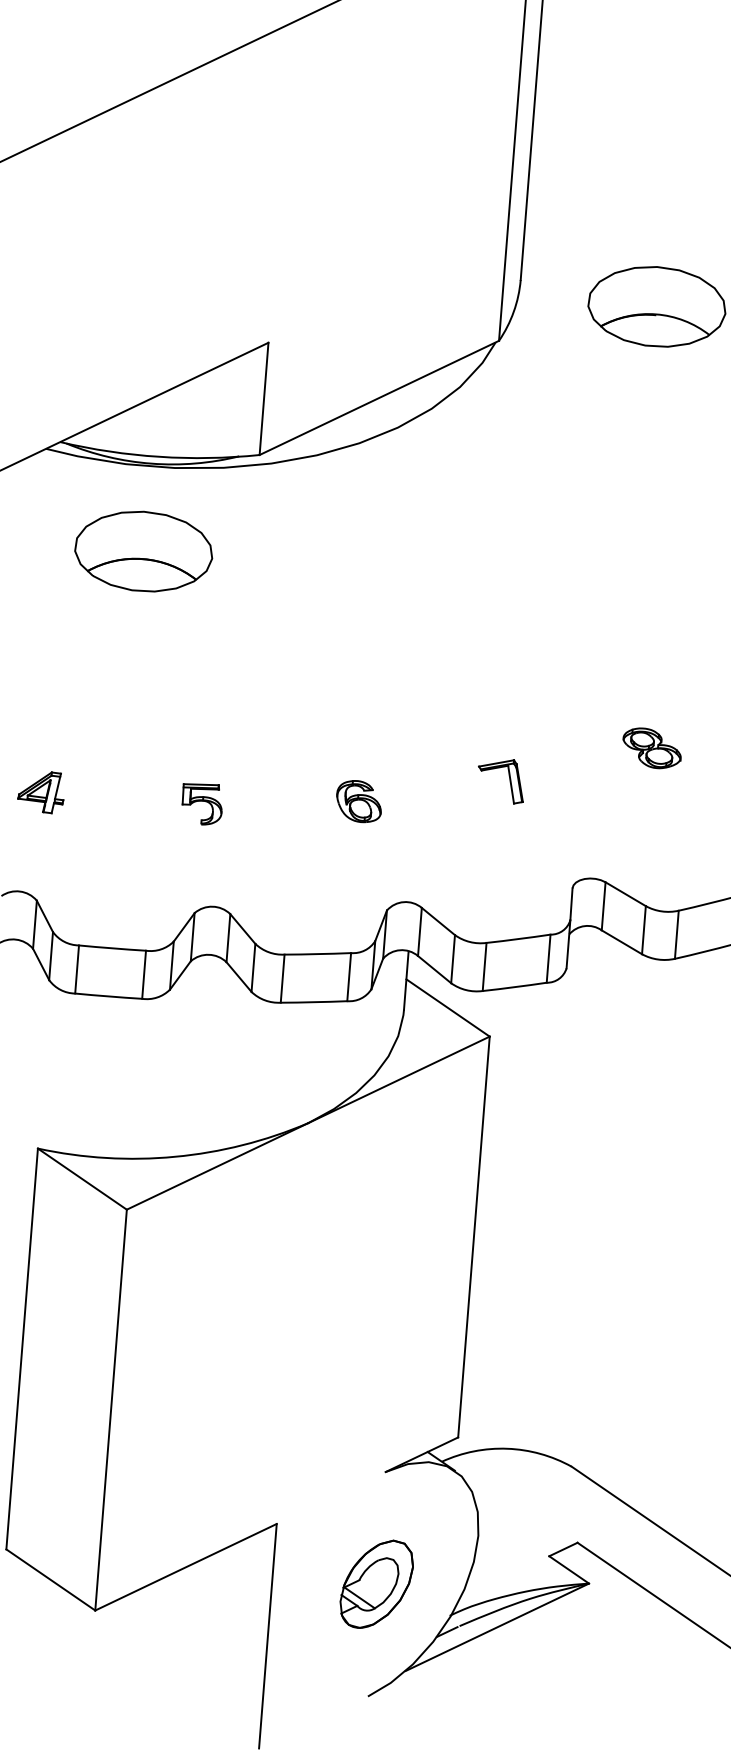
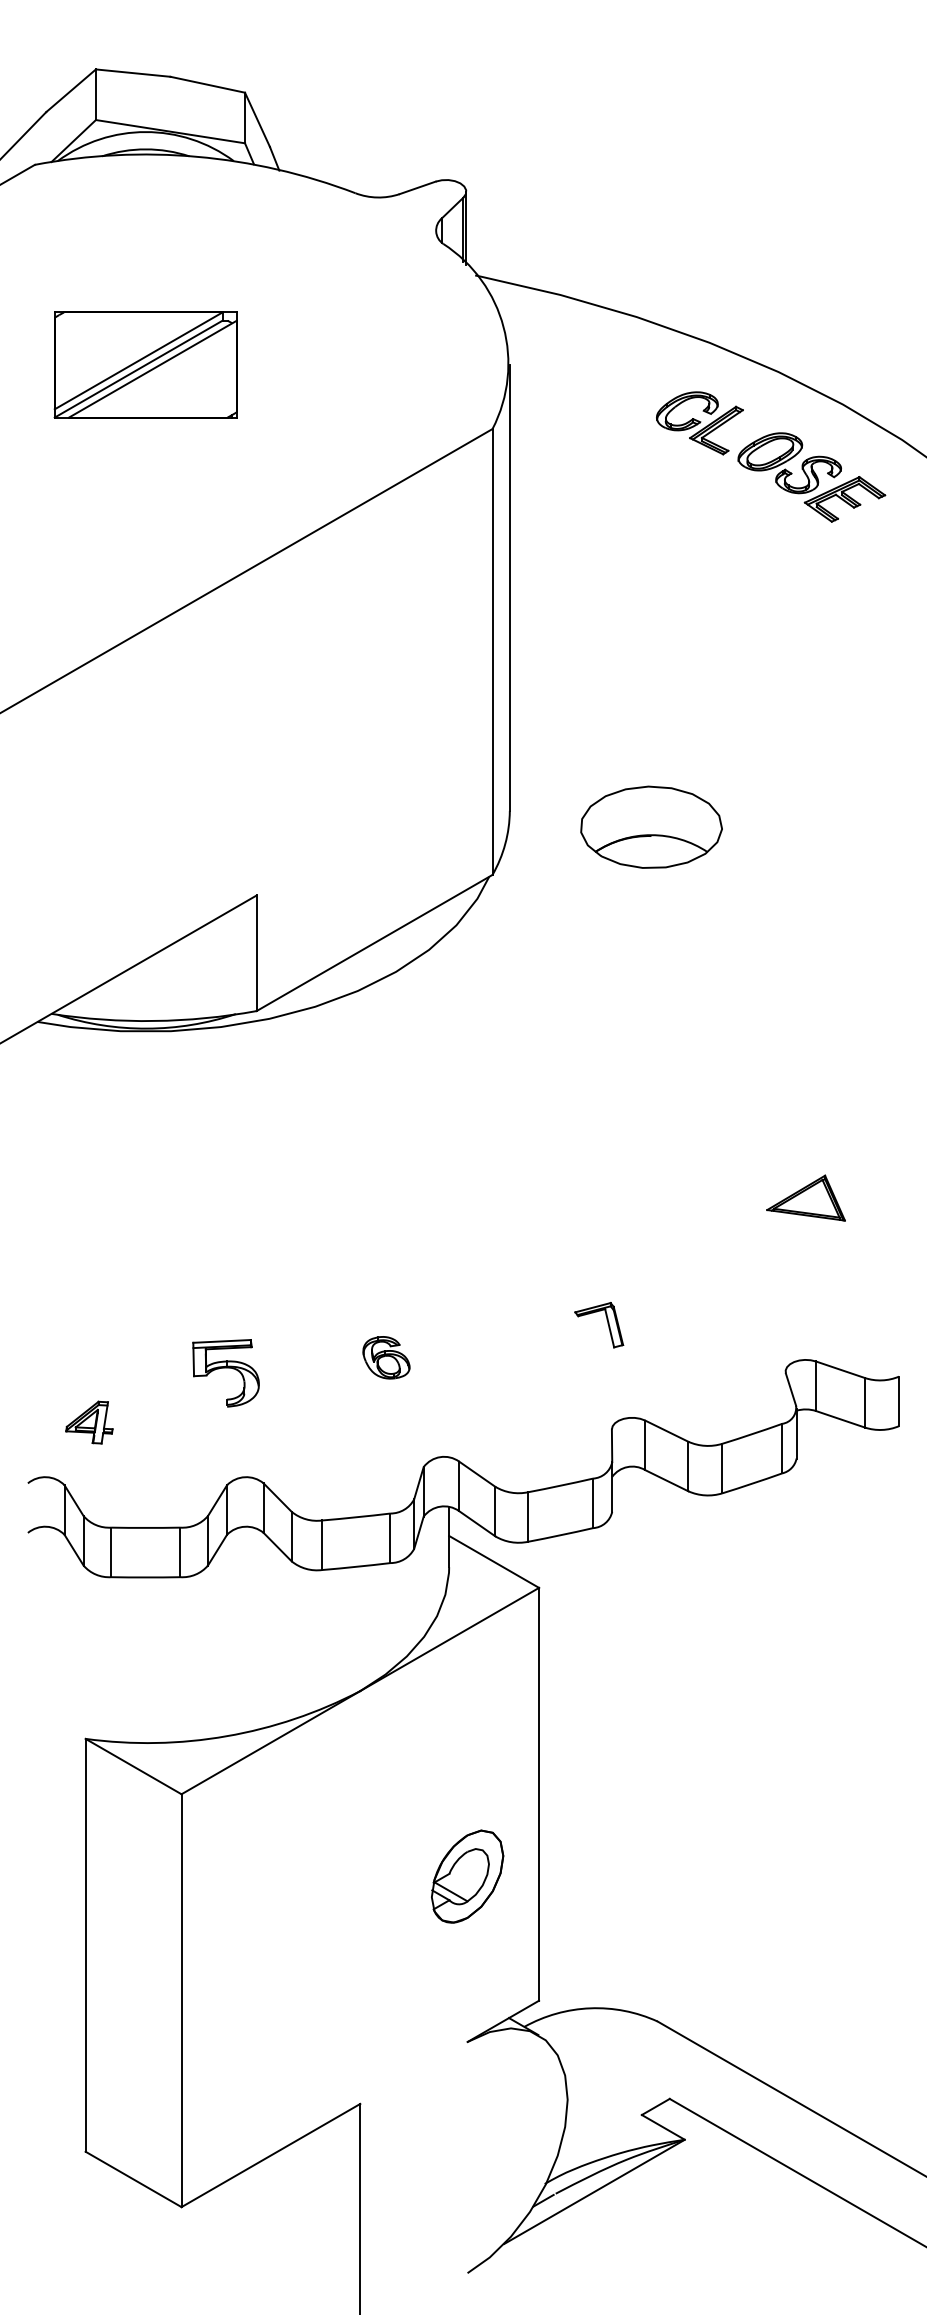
part: (143, 550) -> (145, 1118), removed
part: (652, 748) -> (682, 1279), removed
part: (509, 780) -> (607, 1324), moved
part: (41, 791) -> (89, 1422), moved
part: (201, 803) -> (225, 1372), size x1.6
part: (376, 1584) -> (467, 1876), moved

